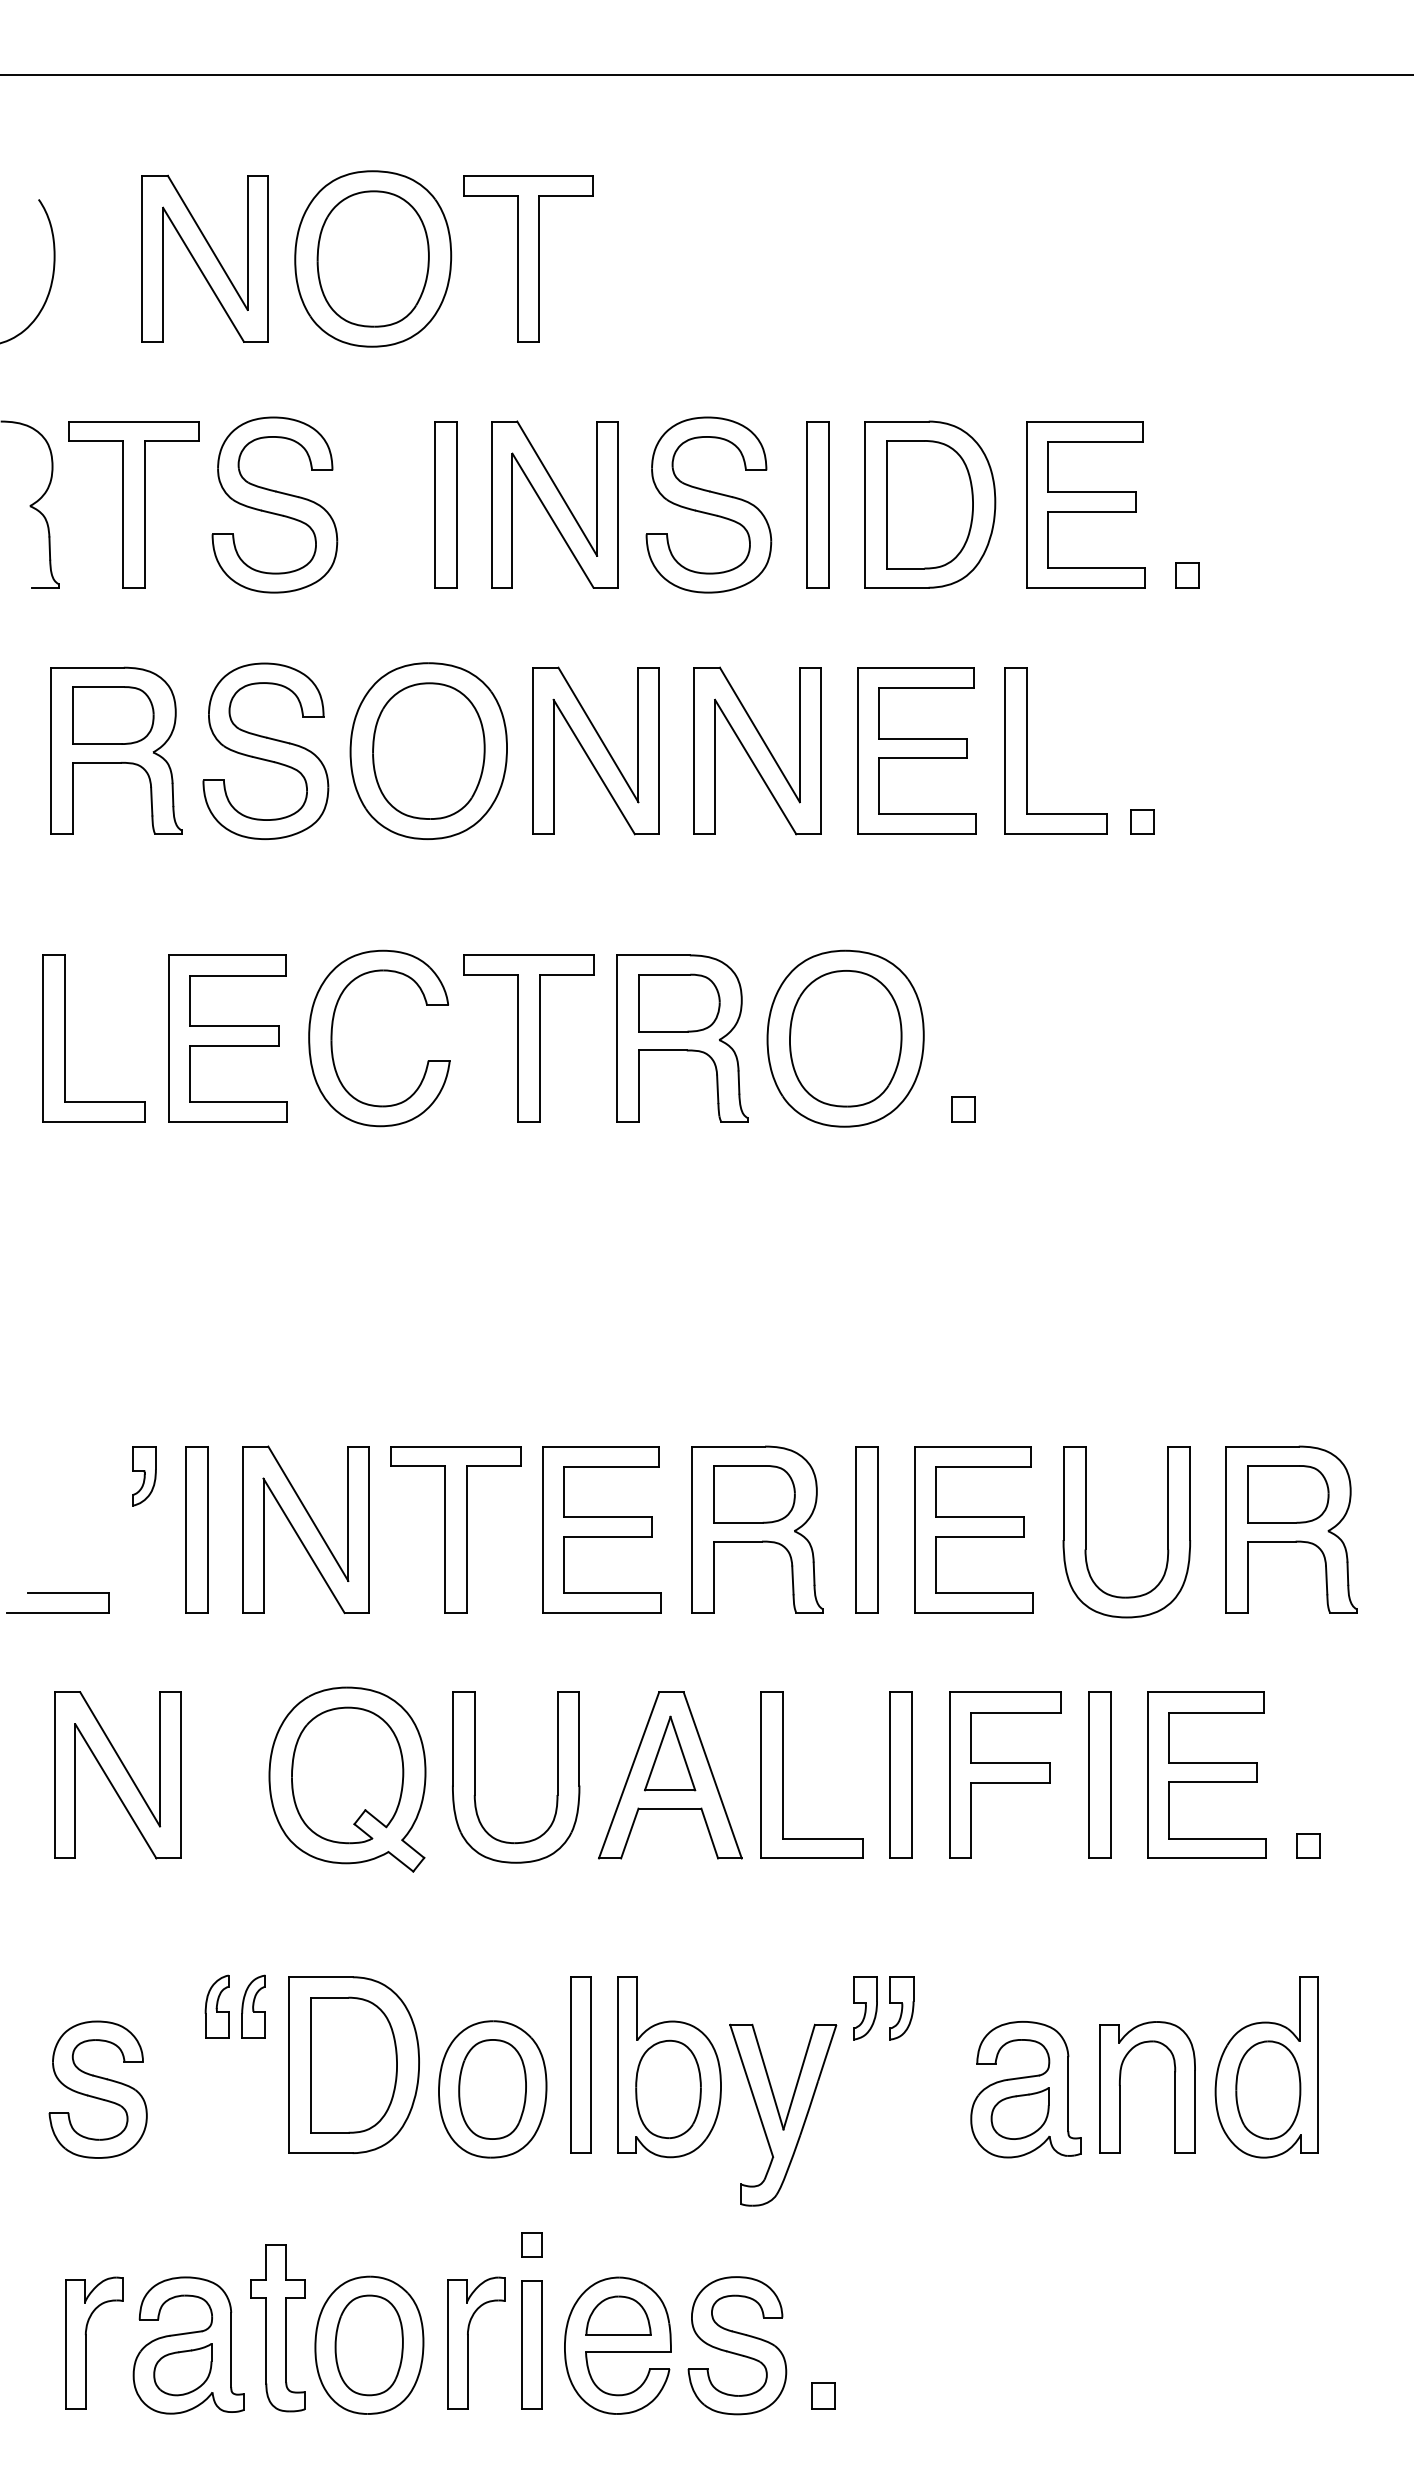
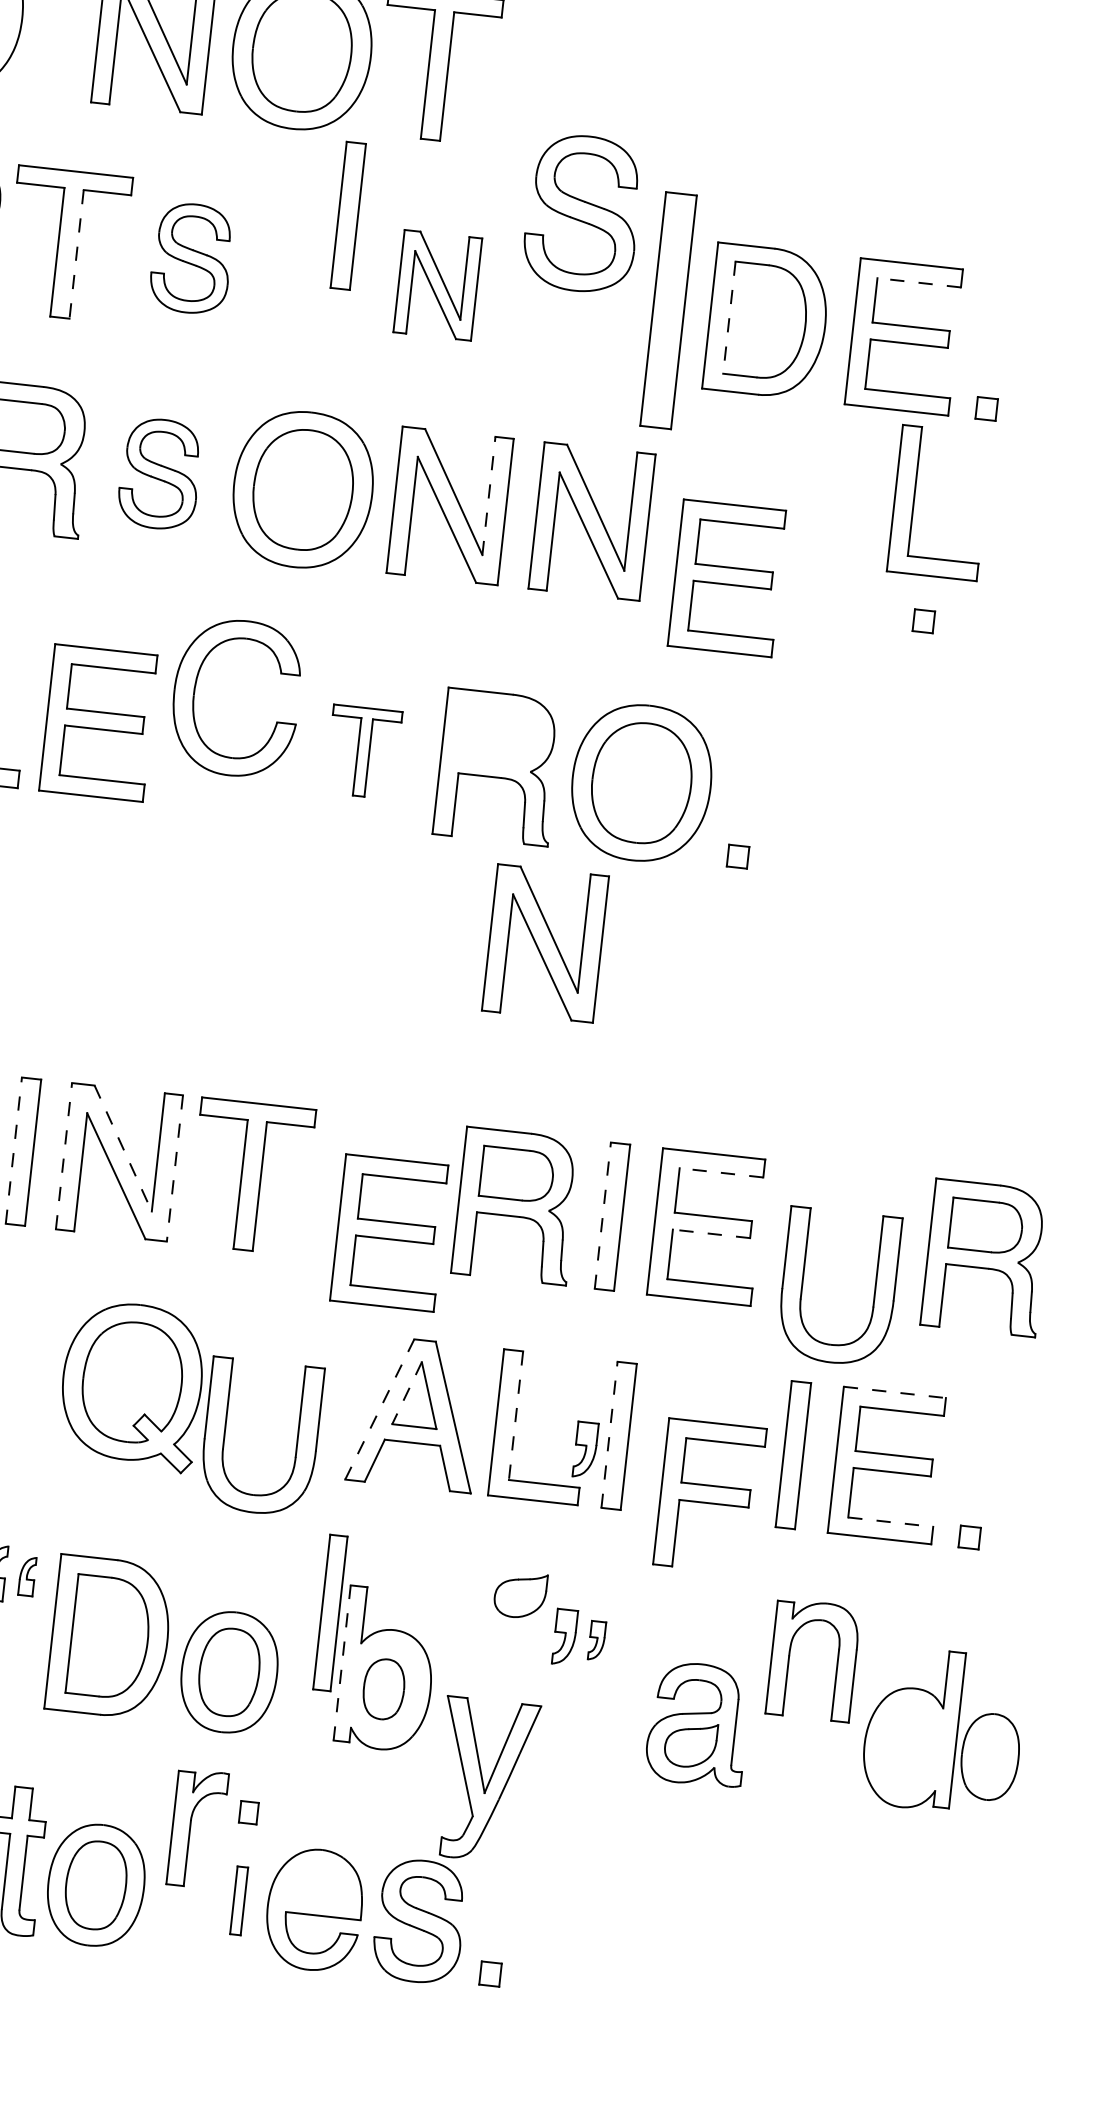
line: (1095, 442) -> (919, 283), solid -> dashed
part: (274, 504) -> (191, 258), size x0.7
part: (445, 504) -> (348, 215), moved
part: (554, 504) -> (437, 285), size x0.7
part: (708, 504) -> (582, 213), moved
part: (817, 504) -> (668, 310), size x1.6
line: (886, 504) -> (729, 317), solid -> dashed
line: (145, 515) -> (76, 255), solid -> dashed
line: (638, 734) -> (489, 495), solid -> dashed
part: (265, 750) -> (159, 473), size x0.7
part: (916, 750) -> (727, 577), moved
part: (1027, 750) -> (914, 499), moved
part: (679, 1002) -> (499, 735), removed
part: (332, 1038) -> (194, 693), moved
part: (528, 1038) -> (362, 752), size x0.6
part: (757, 1230) -> (545, 943), added
line: (983, 1466) -> (721, 1172), solid -> dashed
line: (308, 1514) -> (123, 1149), solid -> dashed
line: (185, 1529) -> (13, 1150), solid -> dashed
line: (242, 1529) -> (63, 1155), solid -> dashed
part: (601, 1529) -> (389, 1232), moved
line: (855, 1529) -> (602, 1215), solid -> dashed
line: (368, 1530) -> (174, 1169), solid -> dashed
part: (1086, 1532) -> (803, 1283), moved
line: (980, 1536) -> (711, 1233), solid -> dashed
line: (1206, 1692) -> (895, 1392), solid -> dashed
line: (657, 1753) -> (406, 1393), solid -> dashed
line: (783, 1765) -> (516, 1415), solid -> dashed
line: (629, 1774) -> (380, 1408), solid -> dashed
line: (890, 1774) -> (609, 1434), solid -> dashed
part: (1005, 1774) -> (710, 1495), moved
part: (475, 1777) -> (225, 1433), moved
part: (865, 1795) -> (585, 1450), added
line: (1217, 1838) -> (890, 1522), solid -> dashed
part: (809, 1966) -> (519, 1595), added
part: (253, 2006) -> (27, 1576), size x0.7
part: (901, 2008) -> (596, 1640), size x0.7
part: (580, 2064) -> (330, 1612), moved
line: (618, 2064) -> (342, 1662), solid -> dashed
part: (1120, 2087) -> (789, 1657), moved
part: (668, 2088) -> (384, 1688), size x0.7
part: (1268, 2089) -> (990, 1756), moved
part: (783, 2114) -> (486, 1779), moved
part: (618, 2315) -> (318, 1883), removed
part: (468, 2342) -> (190, 1827), moved
part: (531, 2344) -> (238, 1900), size x0.6

